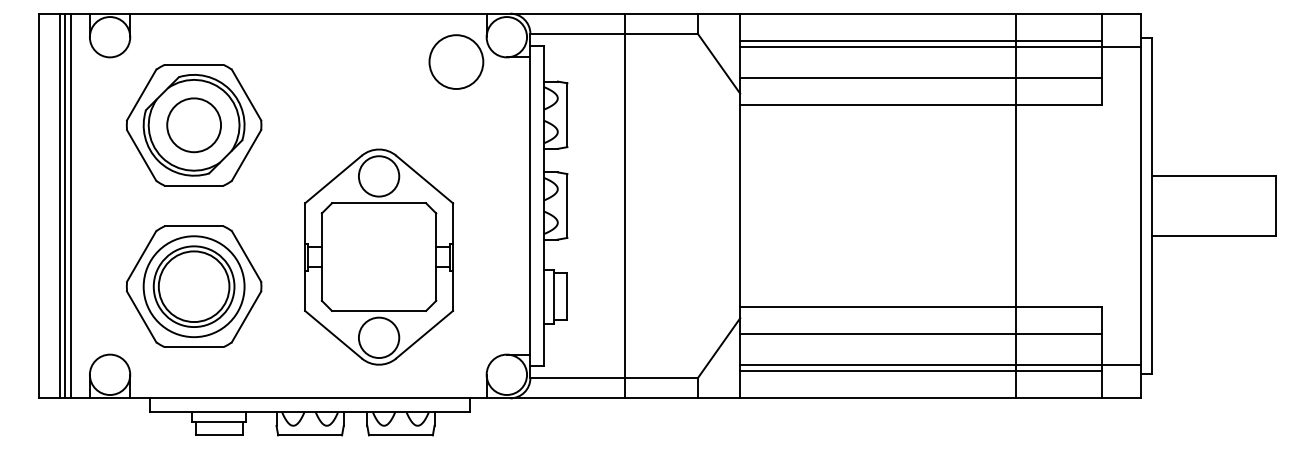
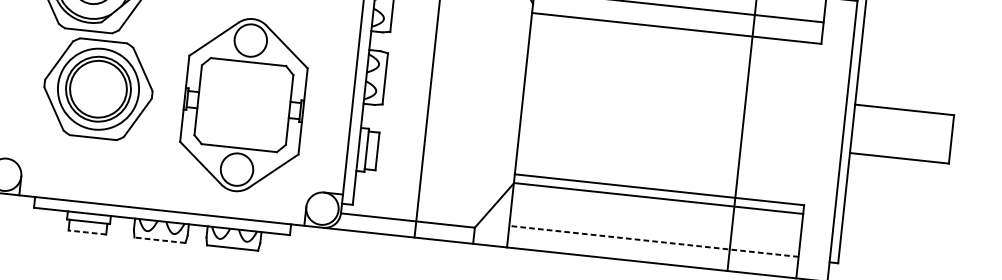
part: (379, 256) -> (244, 104), moved
part: (193, 286) -> (98, 89), moved
line: (921, 333) -> (658, 198), moved
line: (940, 364) -> (670, 237), removed
line: (921, 371) -> (654, 241), solid -> dashed
line: (219, 435) -> (87, 232), solid -> dashed
line: (310, 435) -> (160, 240), solid -> dashed

